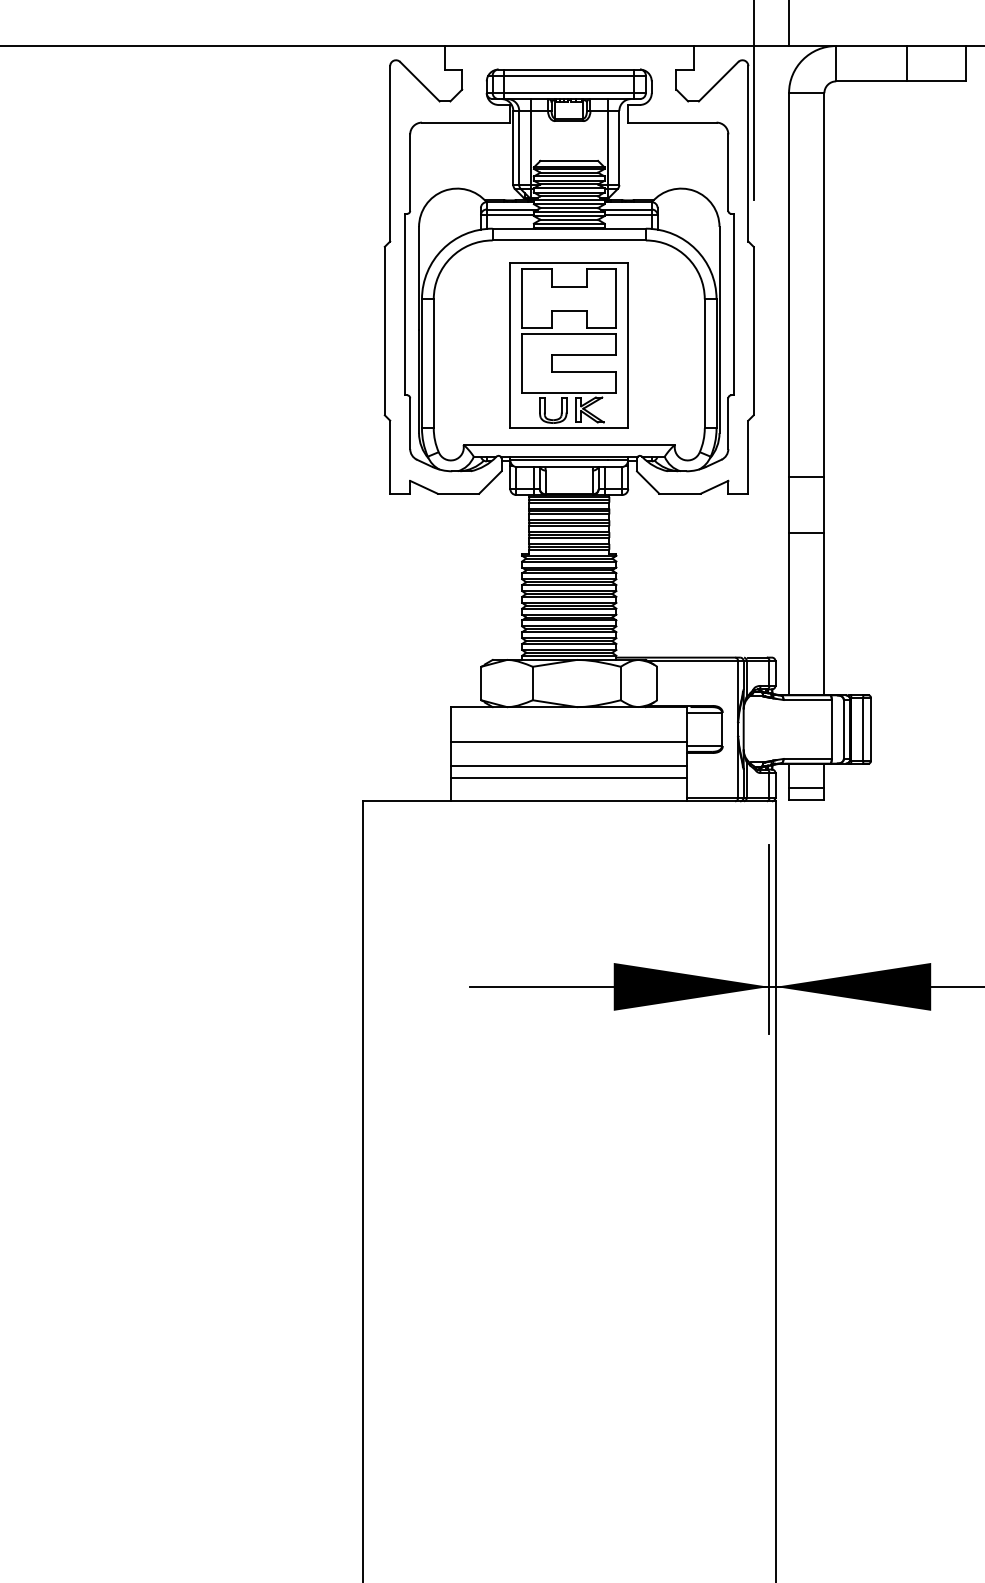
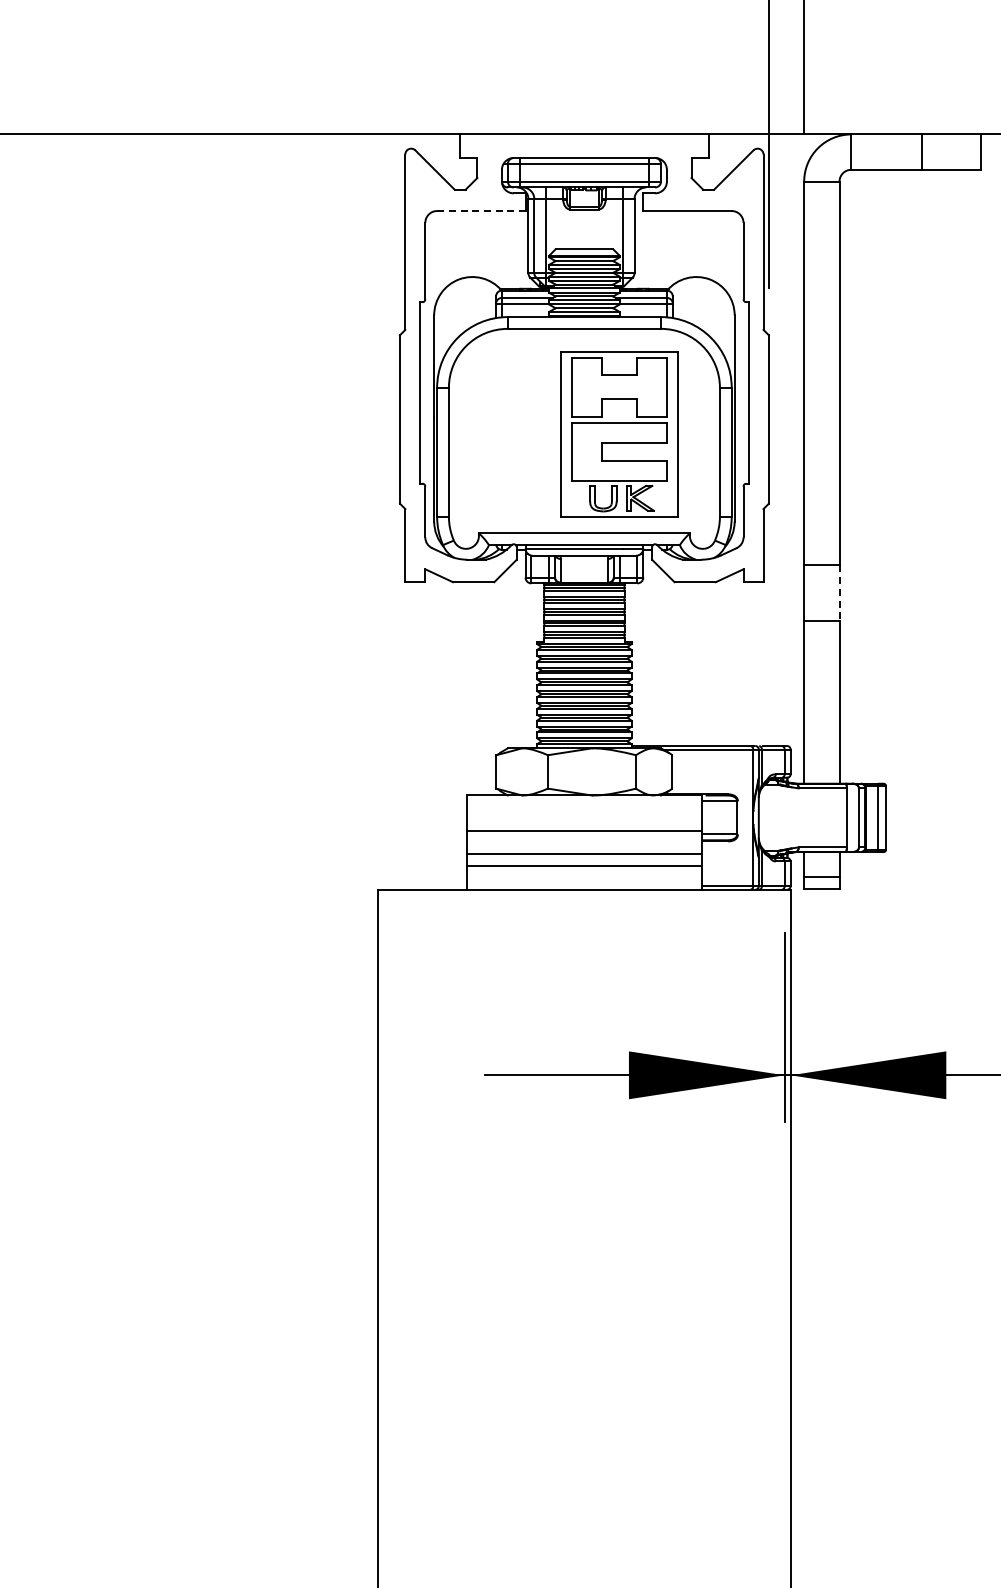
line: (466, 123) -> (481, 211), solid -> dashed
part: (569, 346) -> (619, 434), moved
line: (824, 505) -> (839, 593), solid -> dashed

